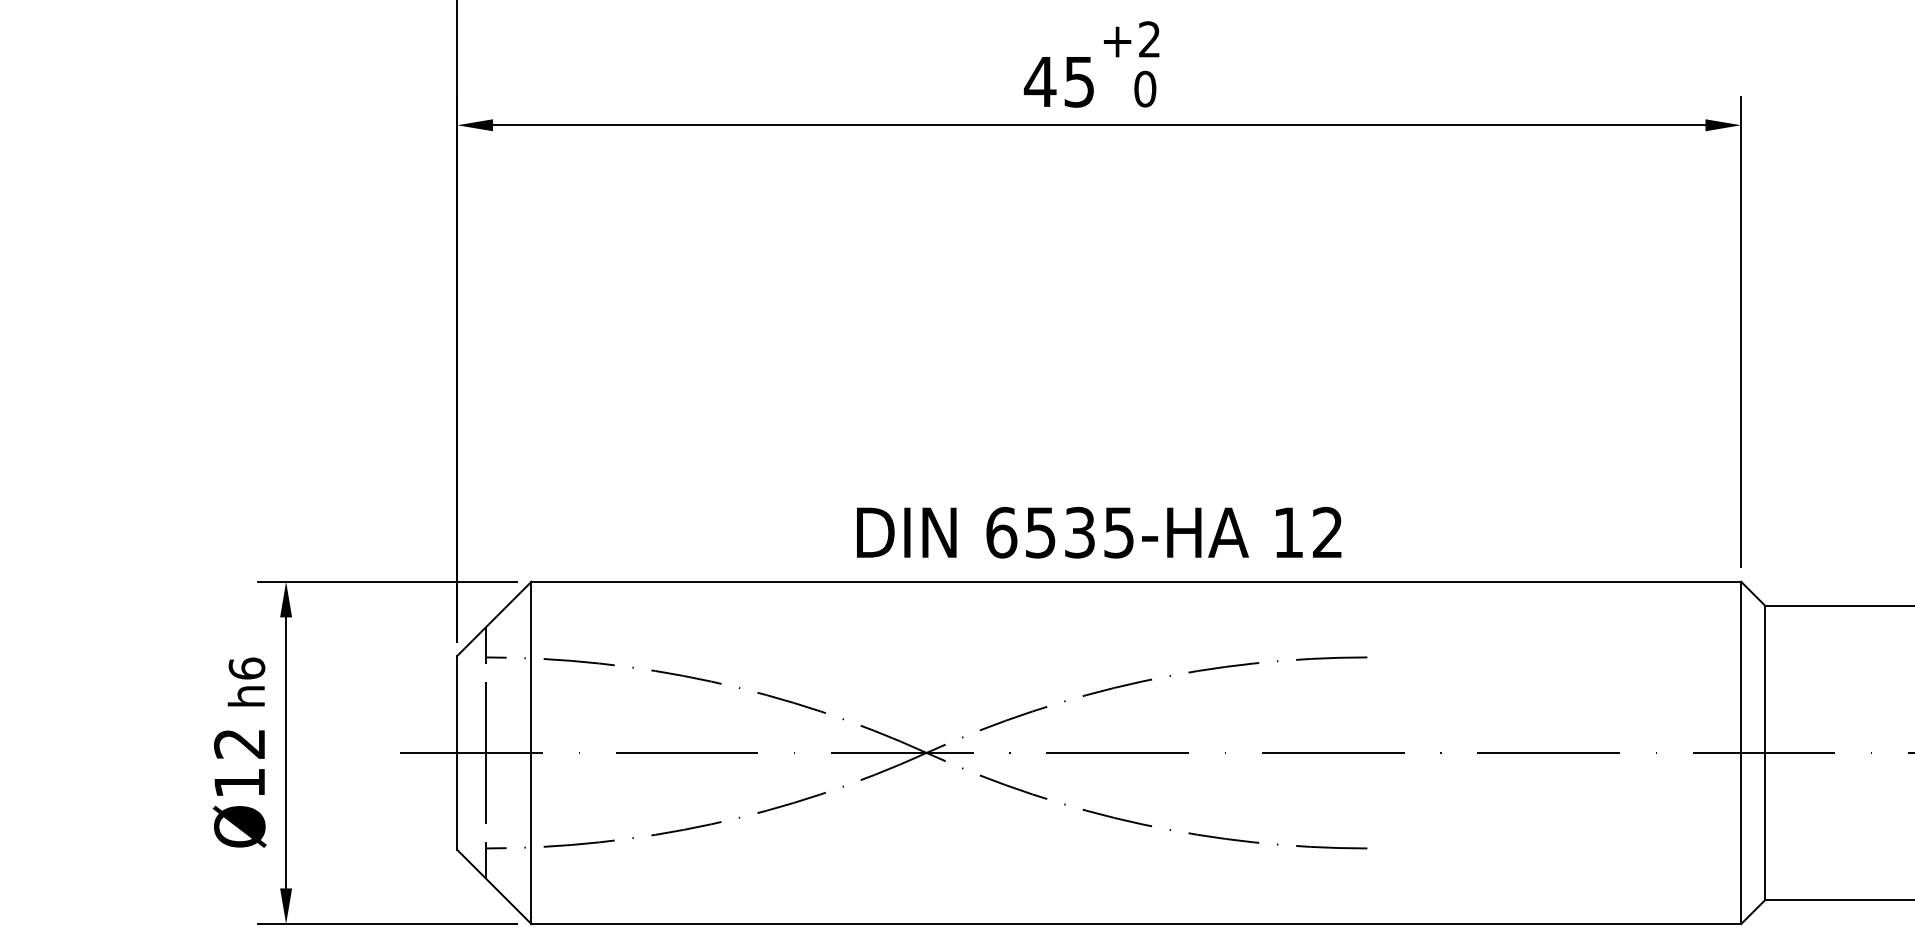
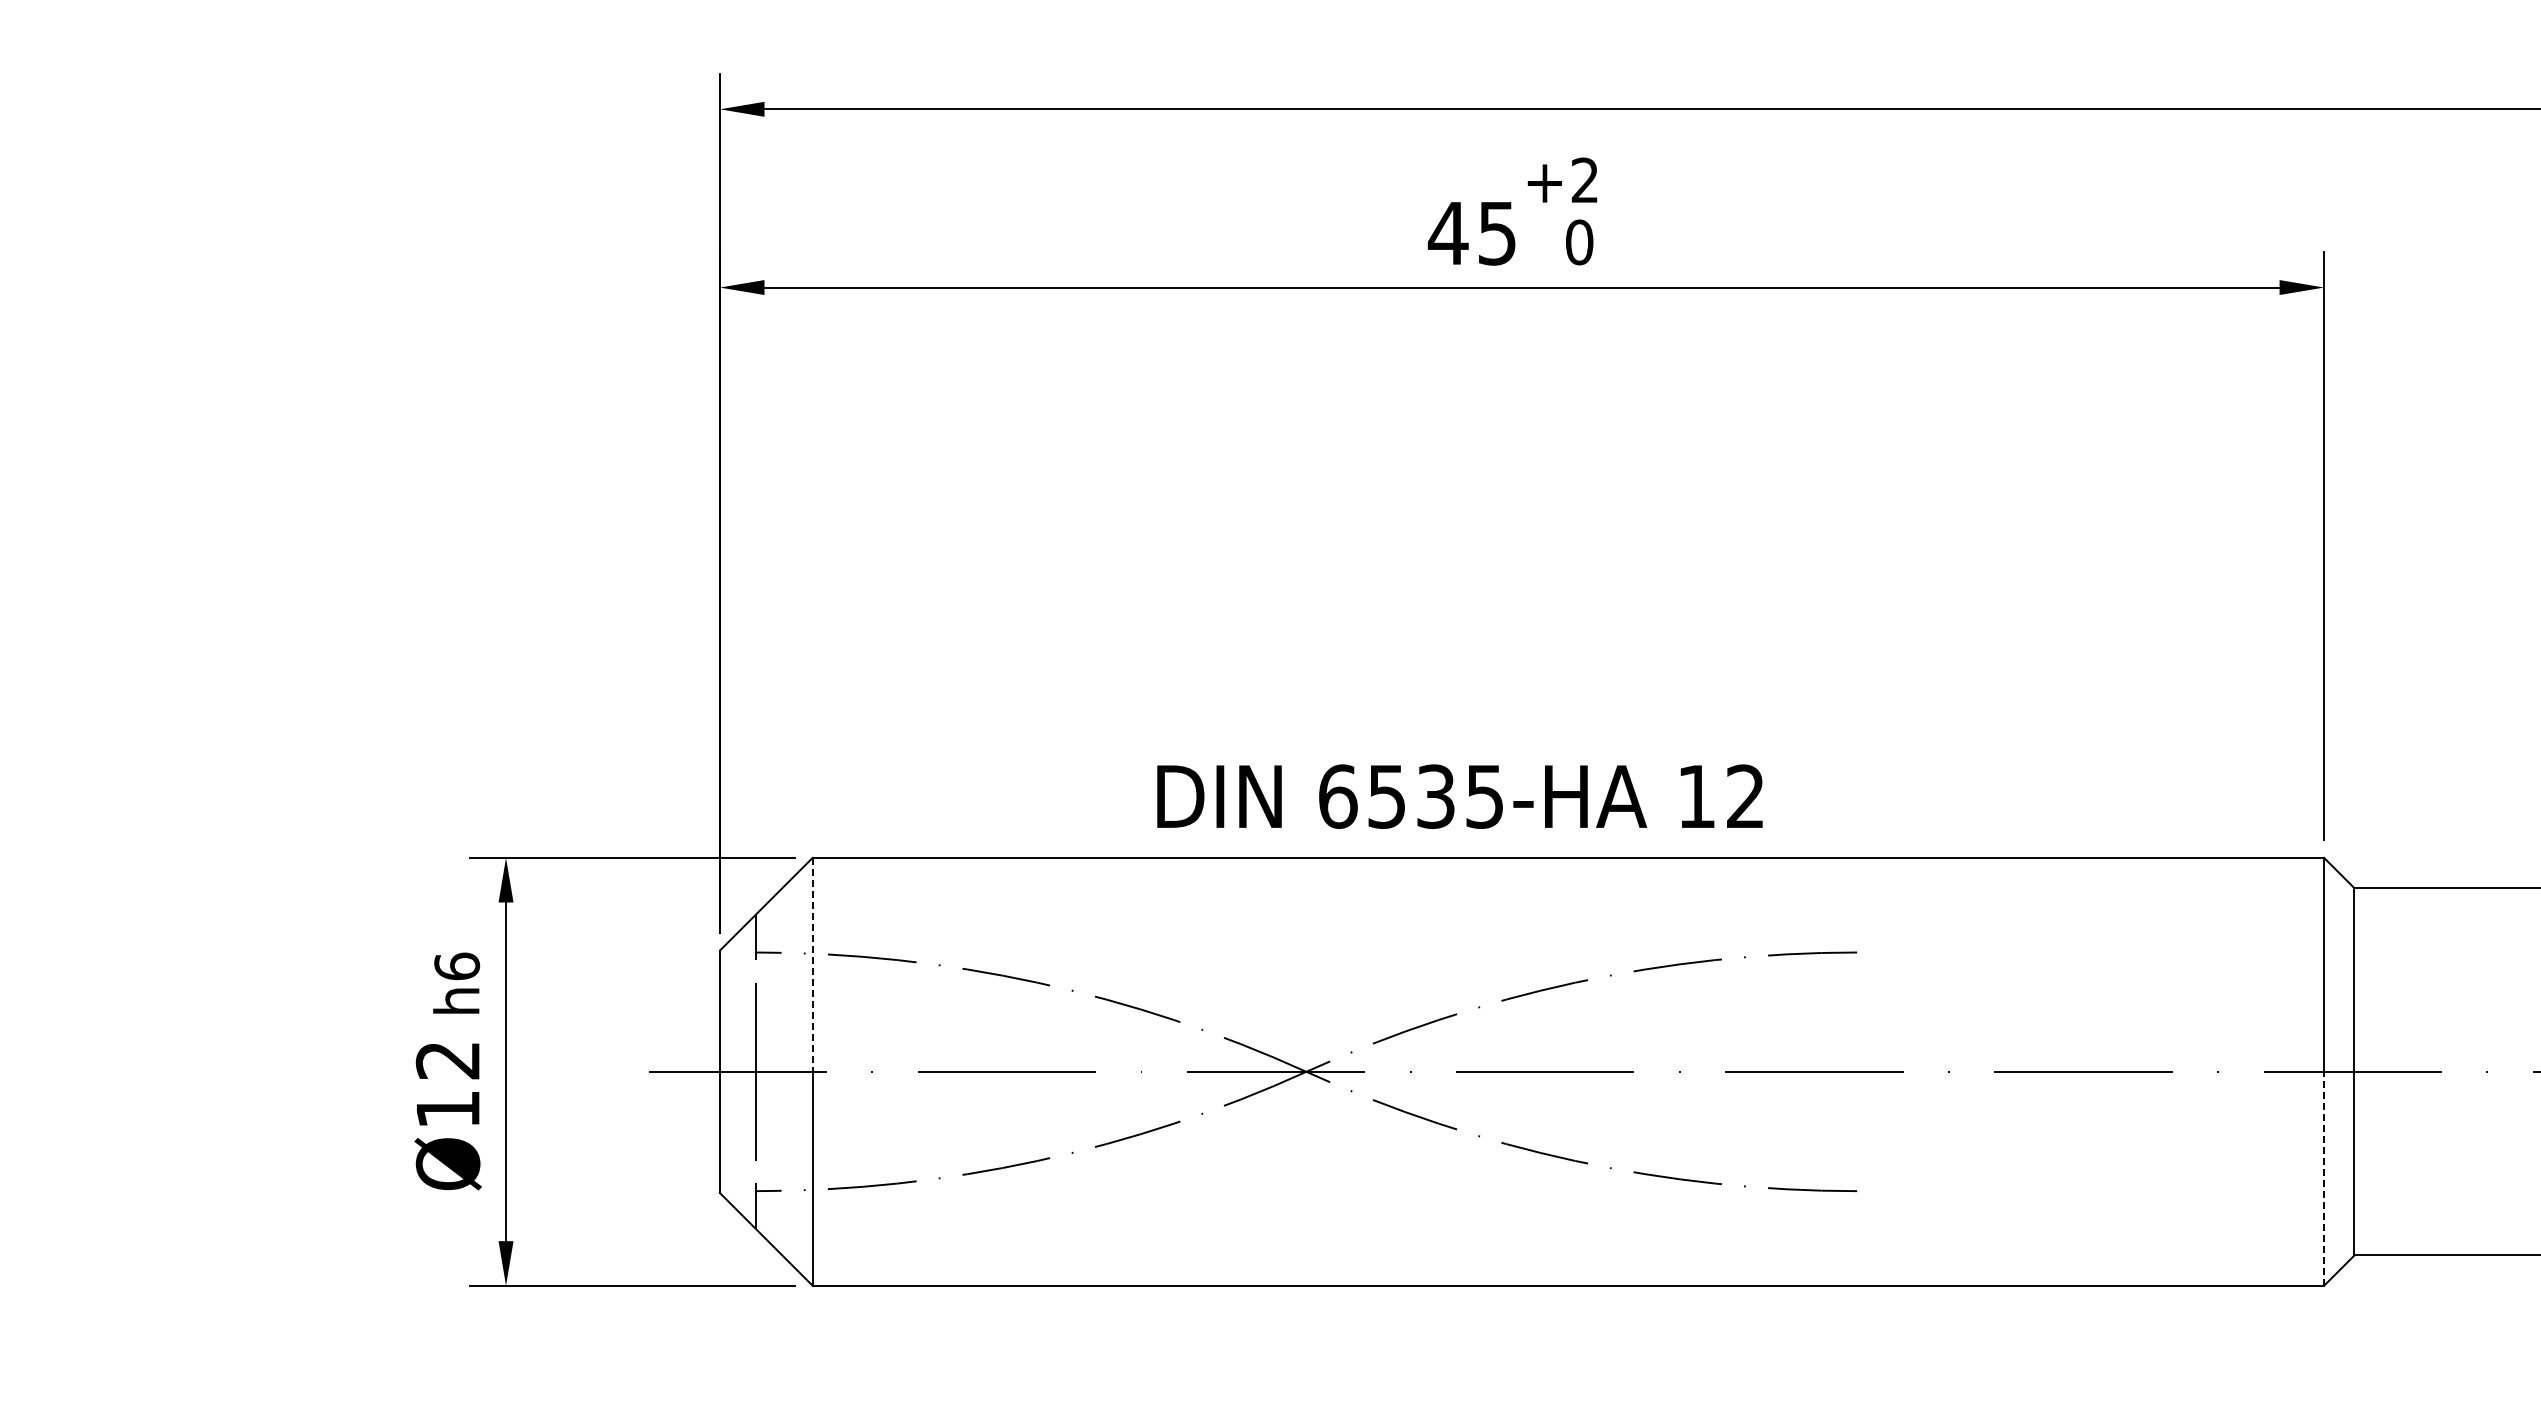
text: (1098, 532) -> (1459, 796), moved
line: (531, 667) -> (812, 964), solid -> dashed
line: (1741, 838) -> (2324, 1178), solid -> dashed

